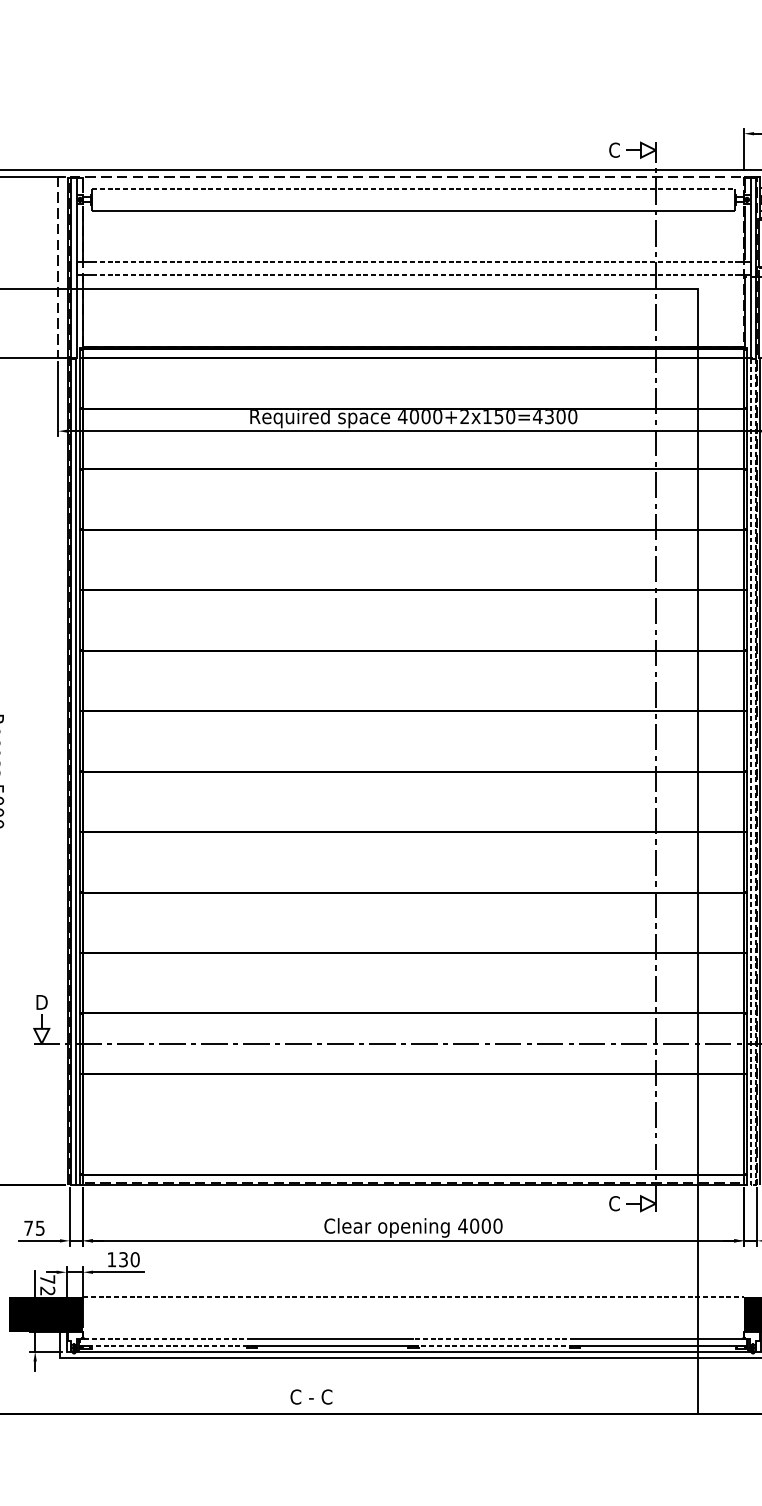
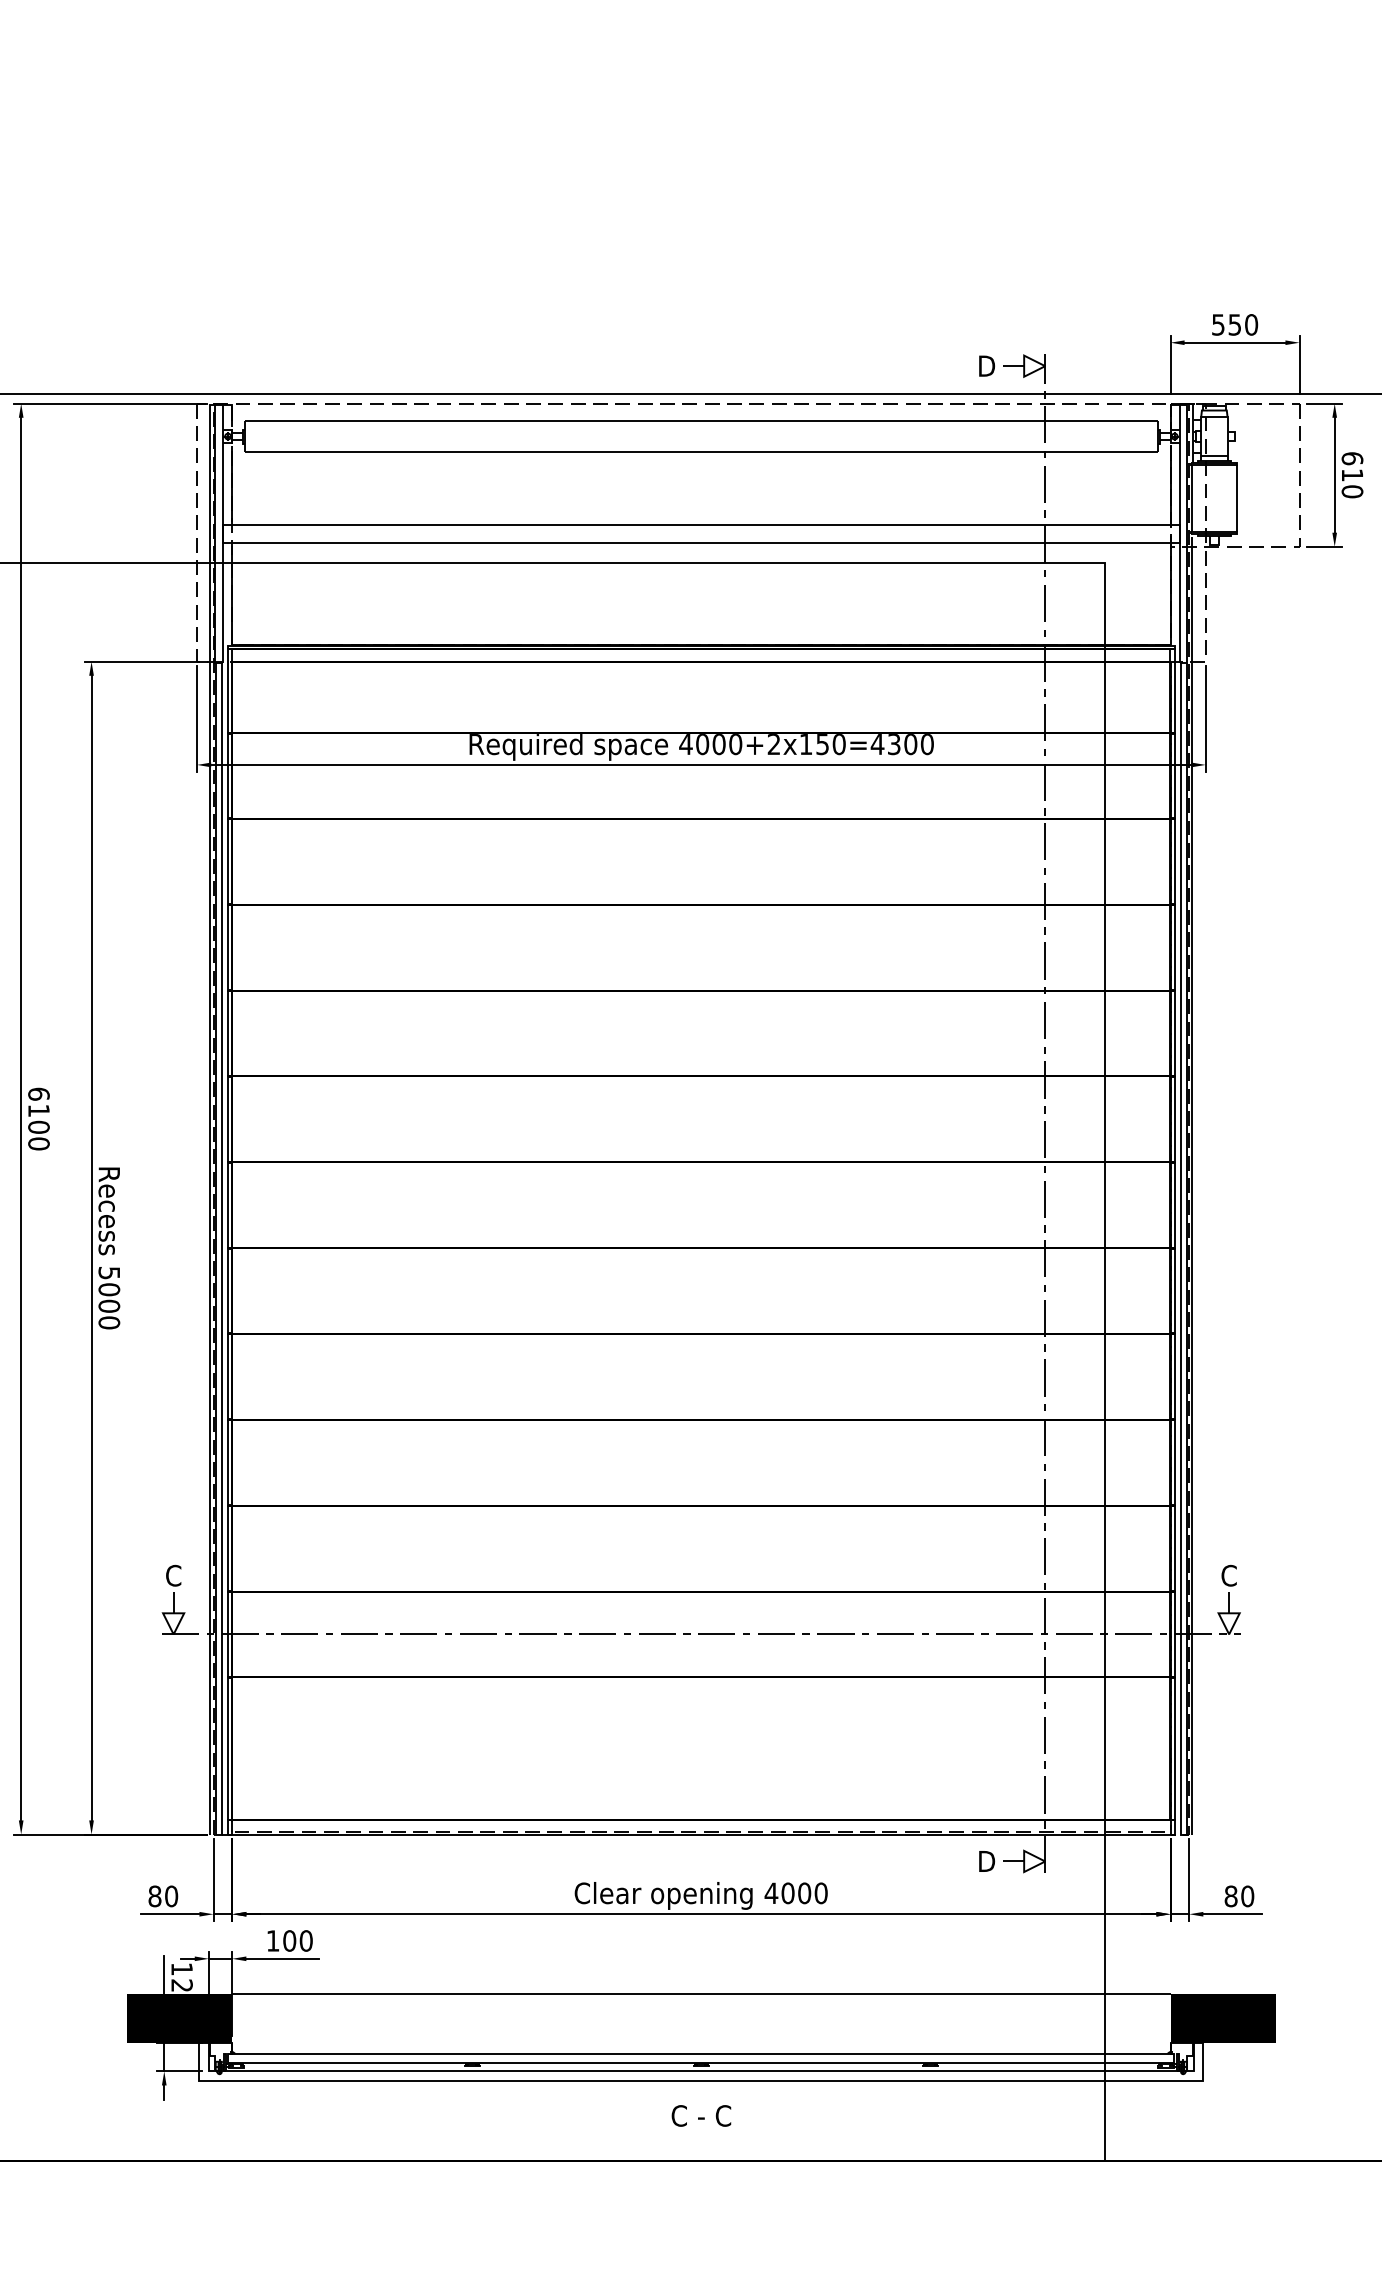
text: (615, 150) -> (987, 366), C -> D
line: (413, 188) -> (701, 420), dashed -> solid
line: (413, 261) -> (701, 524), dashed -> solid
line: (413, 275) -> (701, 543), dashed -> solid
text: (42, 1002) -> (174, 1575), D -> C
line: (753, 1184) -> (1184, 1834), dashed -> solid
text: (615, 1203) -> (987, 1861), C -> D
text: (34, 1228) -> (163, 1896), 75 -> 80
text: (123, 1259) -> (289, 1940), 130 -> 100
text: (47, 1279) -> (181, 1969), 720 -> 120
line: (413, 1297) -> (701, 1994), dashed -> solid
line: (494, 1339) -> (816, 2054), dashed -> solid
line: (80, 1342) -> (228, 2058), dashed -> solid
line: (494, 1346) -> (816, 2063), dashed -> solid
text: (311, 1396) -> (701, 2115), moved

